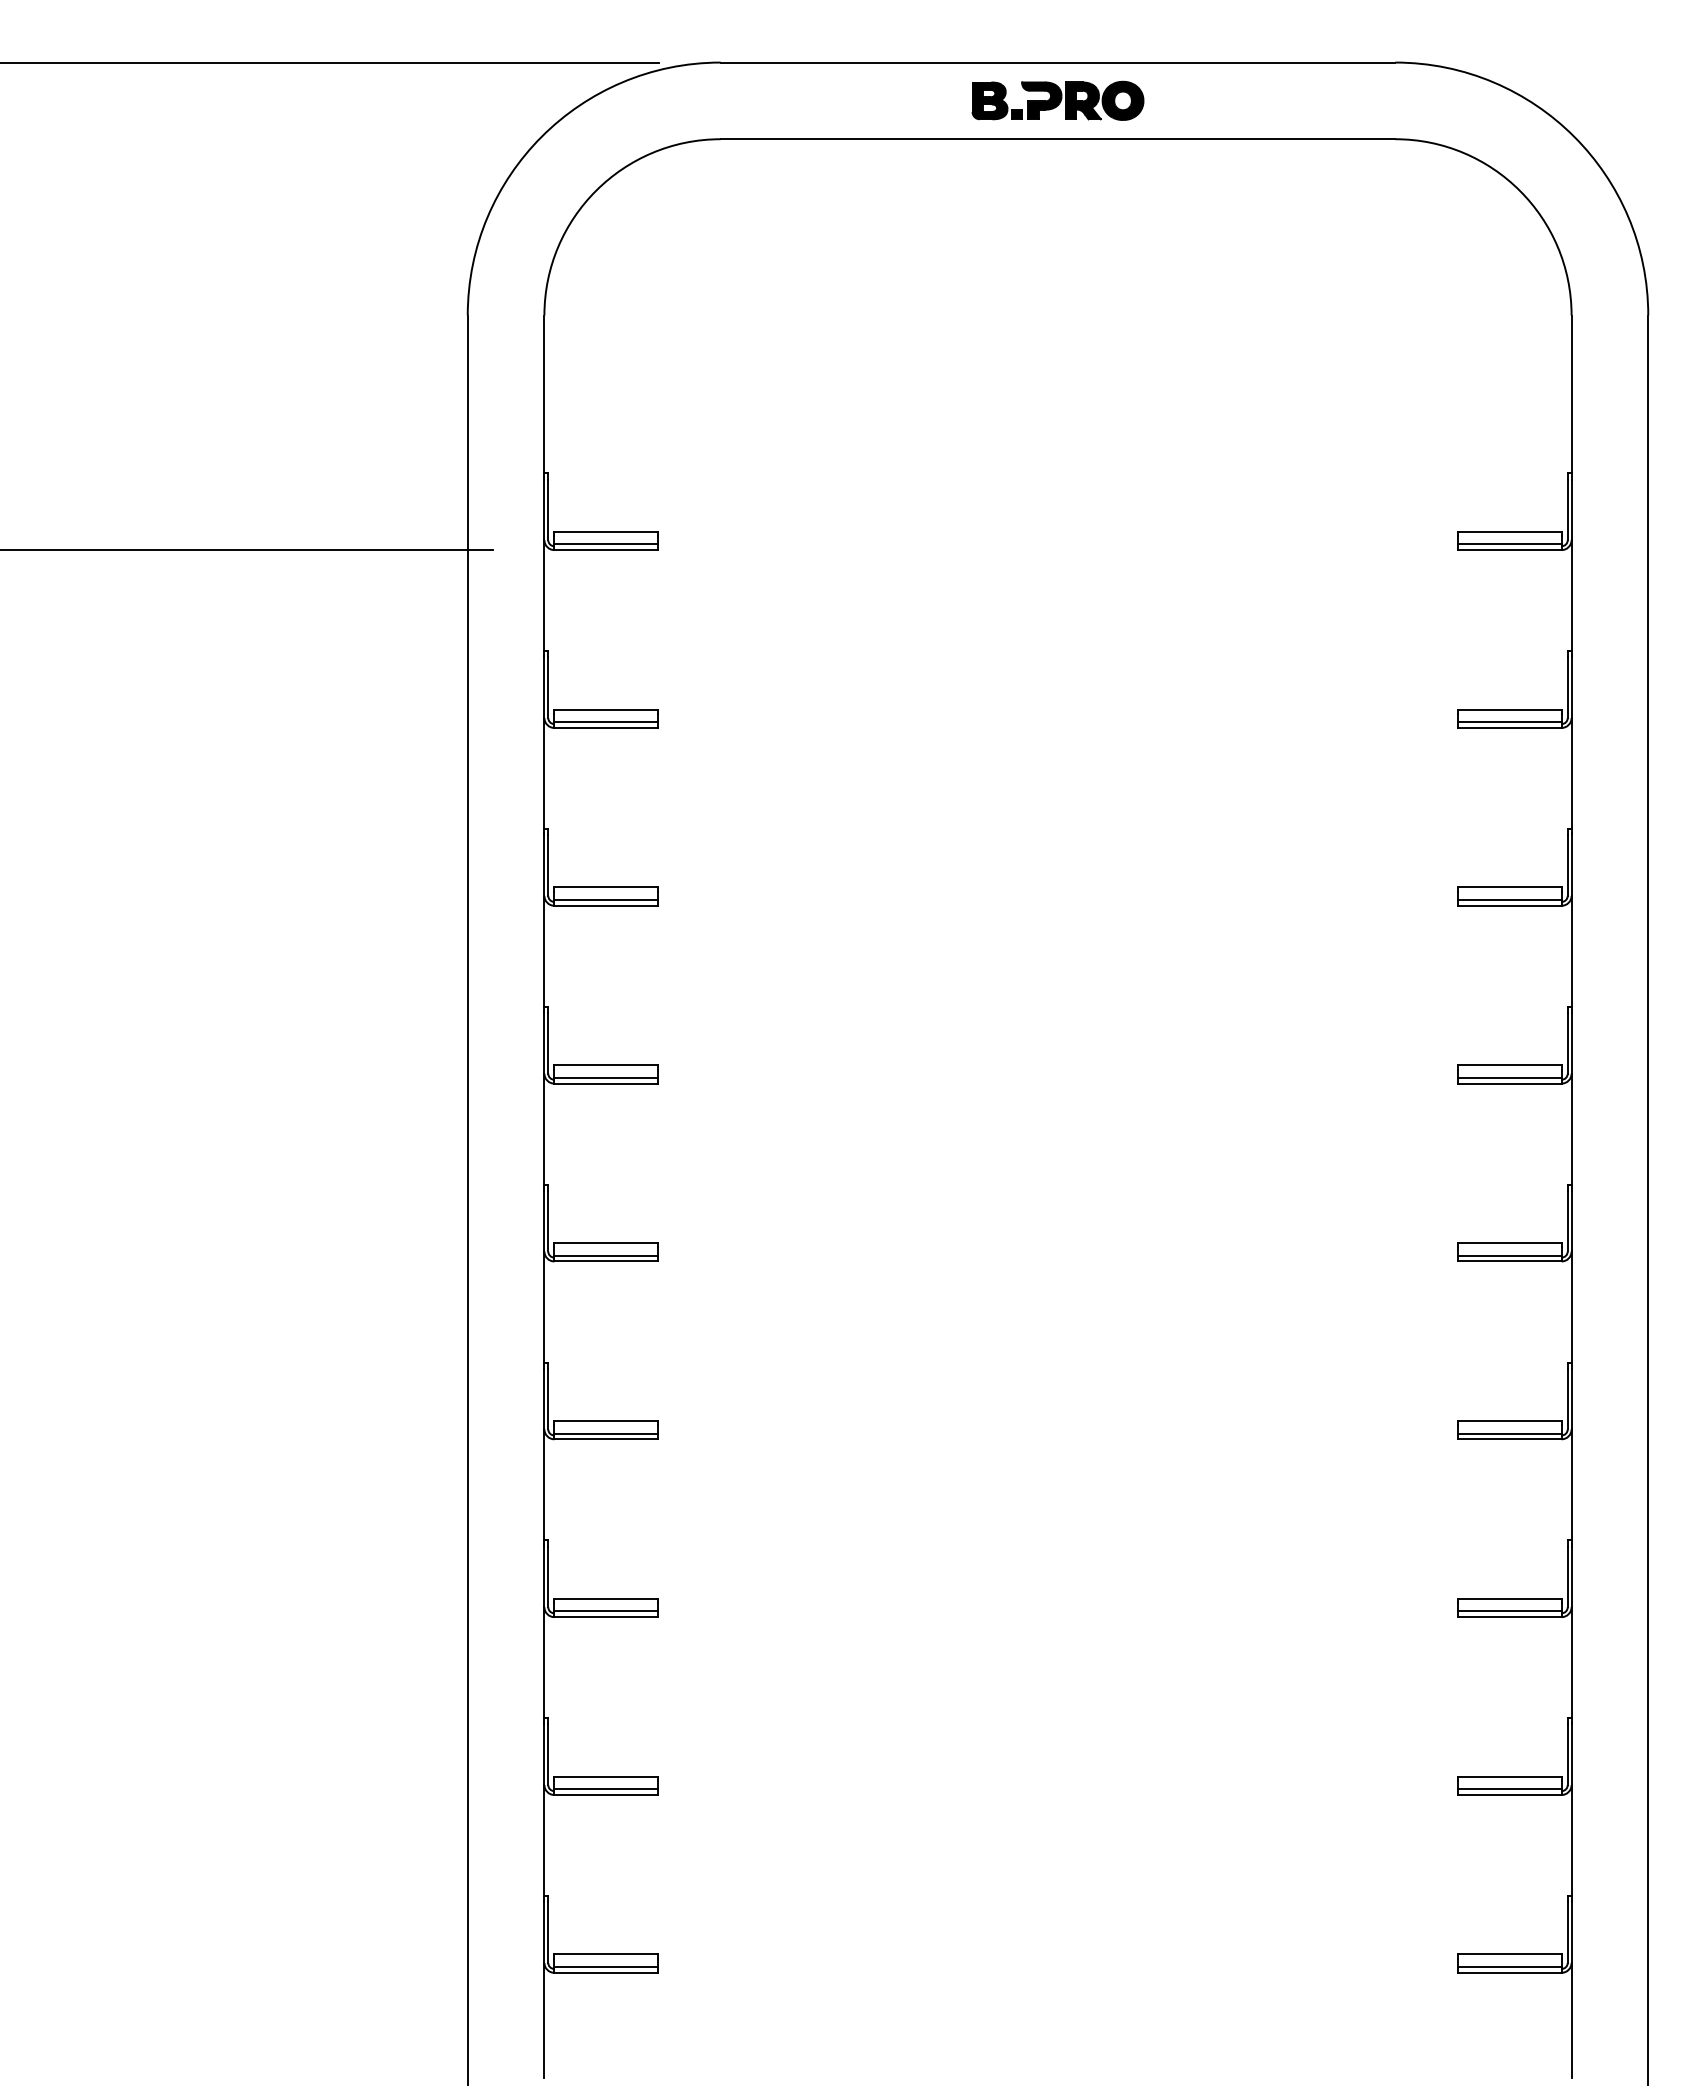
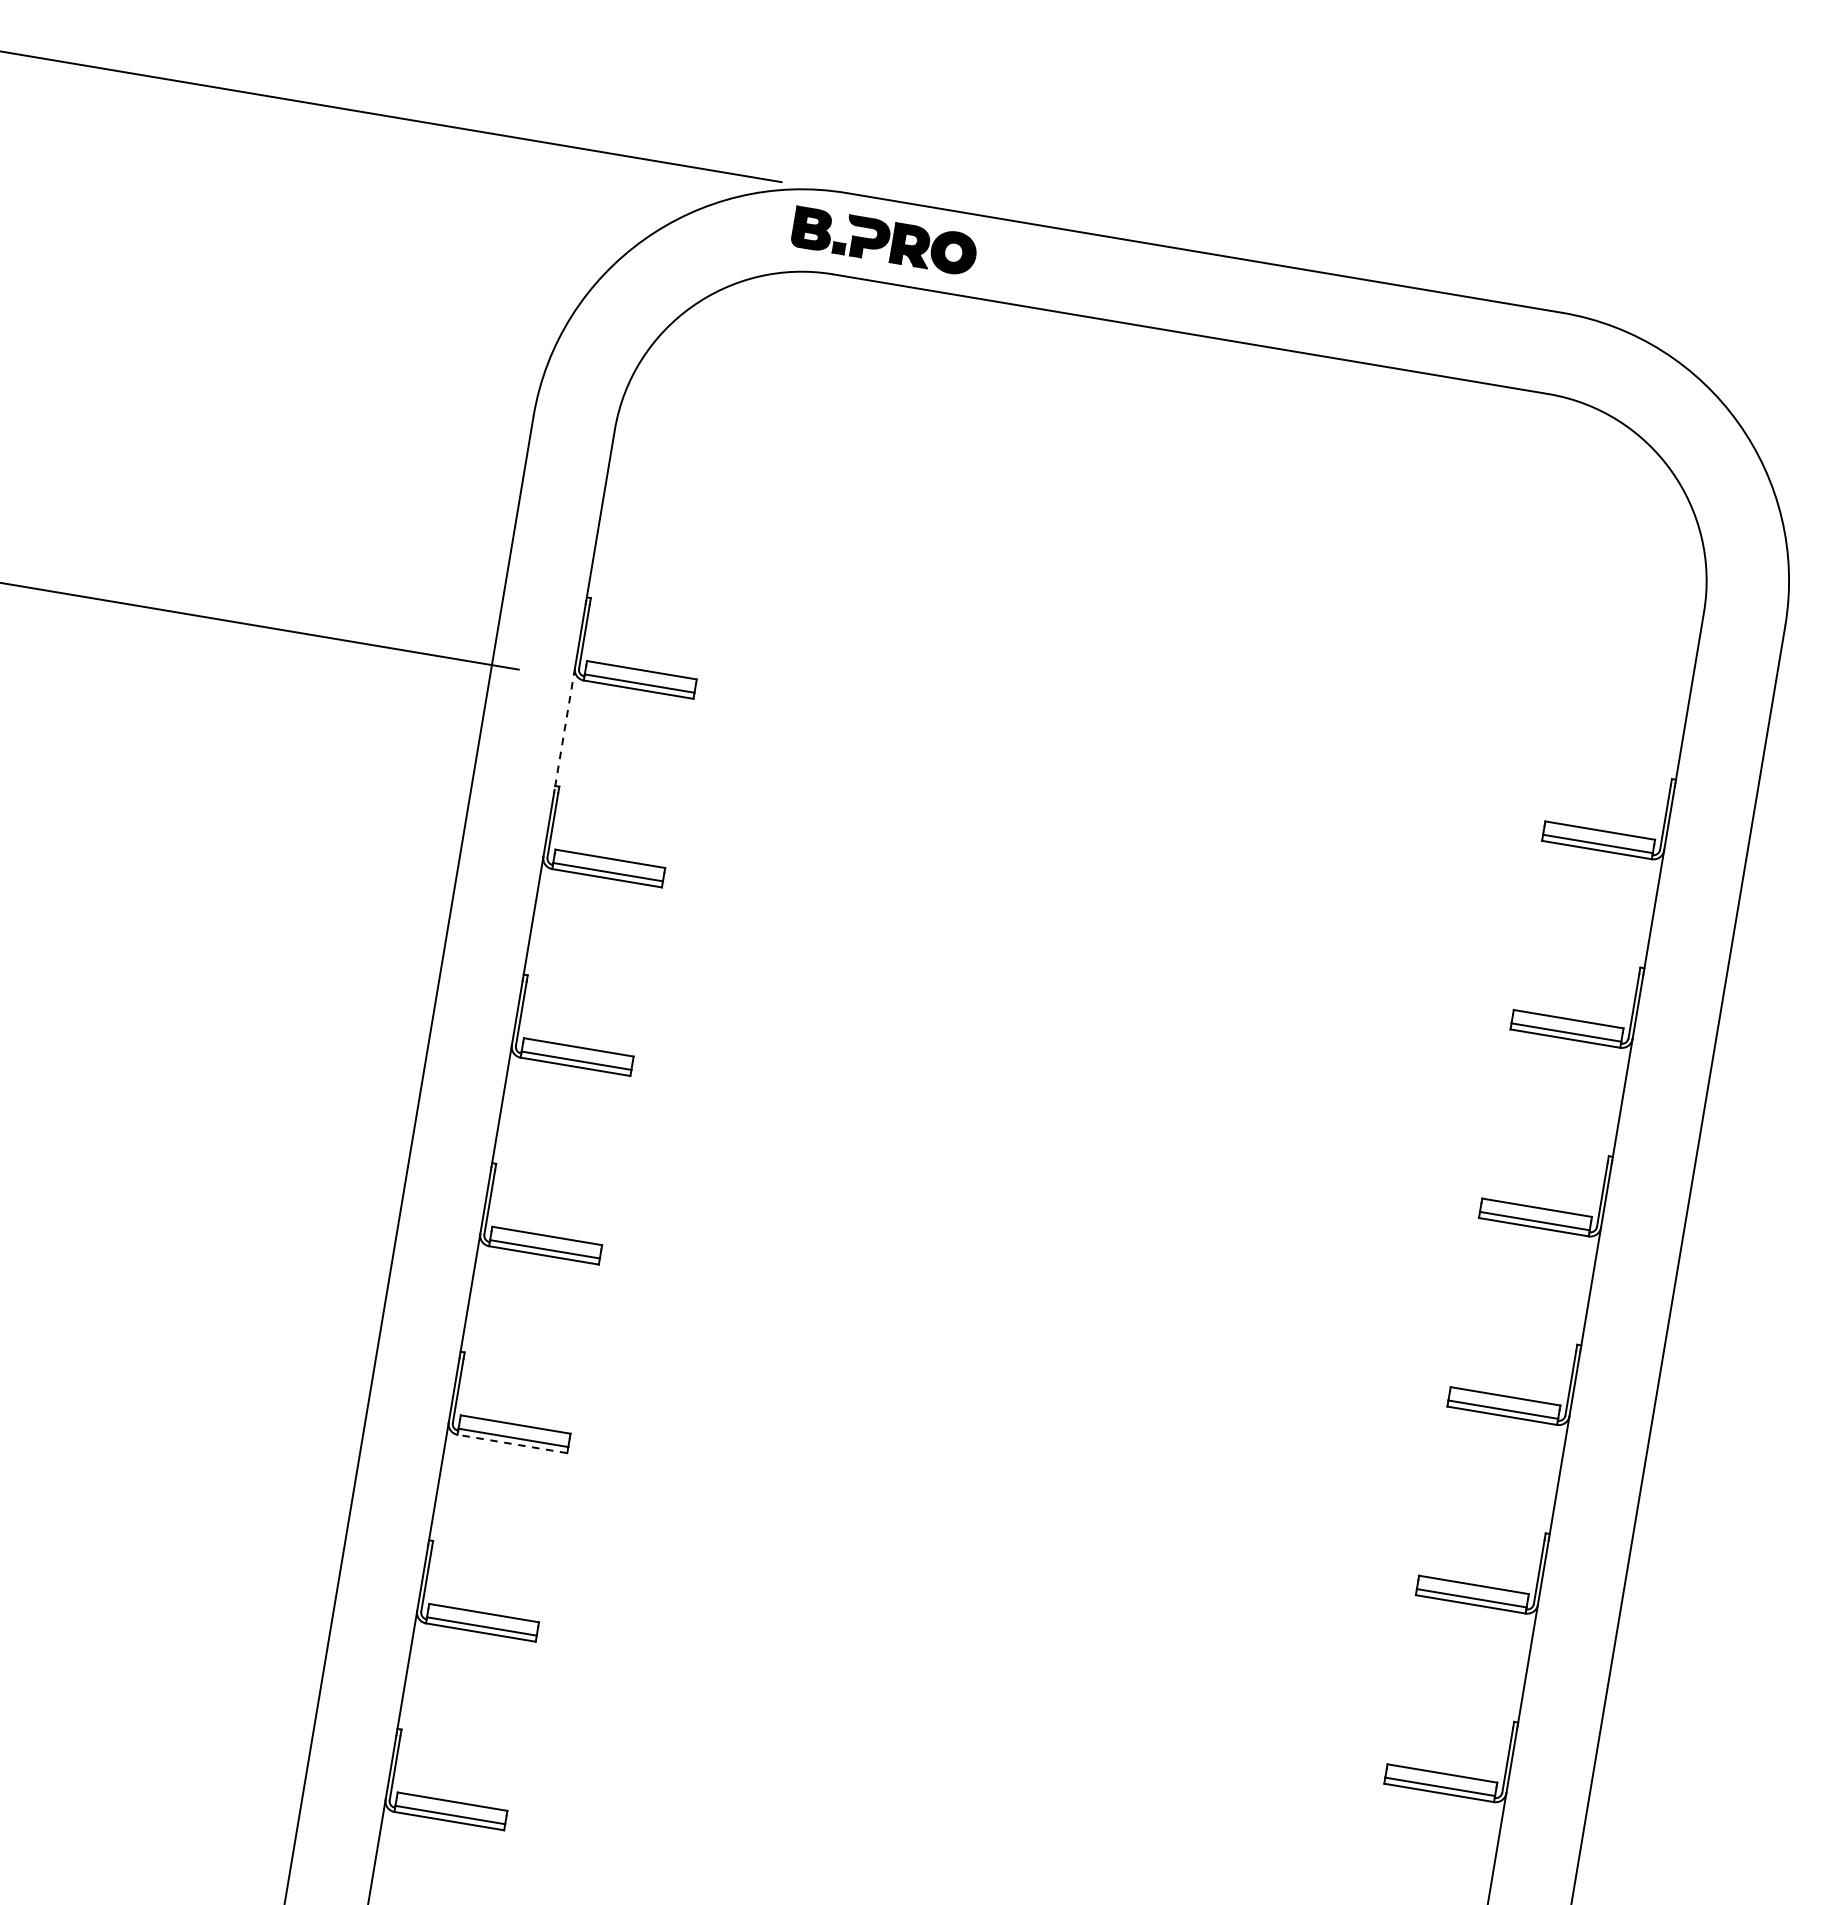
part: (1057, 100) -> (884, 240), moved
line: (544, 597) -> (564, 729), solid -> dashed
line: (606, 1261) -> (512, 1444), solid -> dashed

